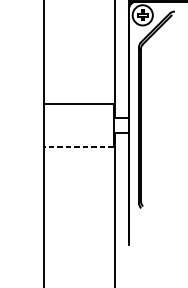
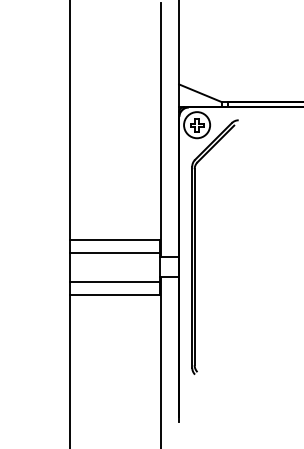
line: (78, 113) -> (114, 252), added
line: (78, 136) -> (114, 281), added
line: (78, 146) -> (114, 294), dashed -> solid

